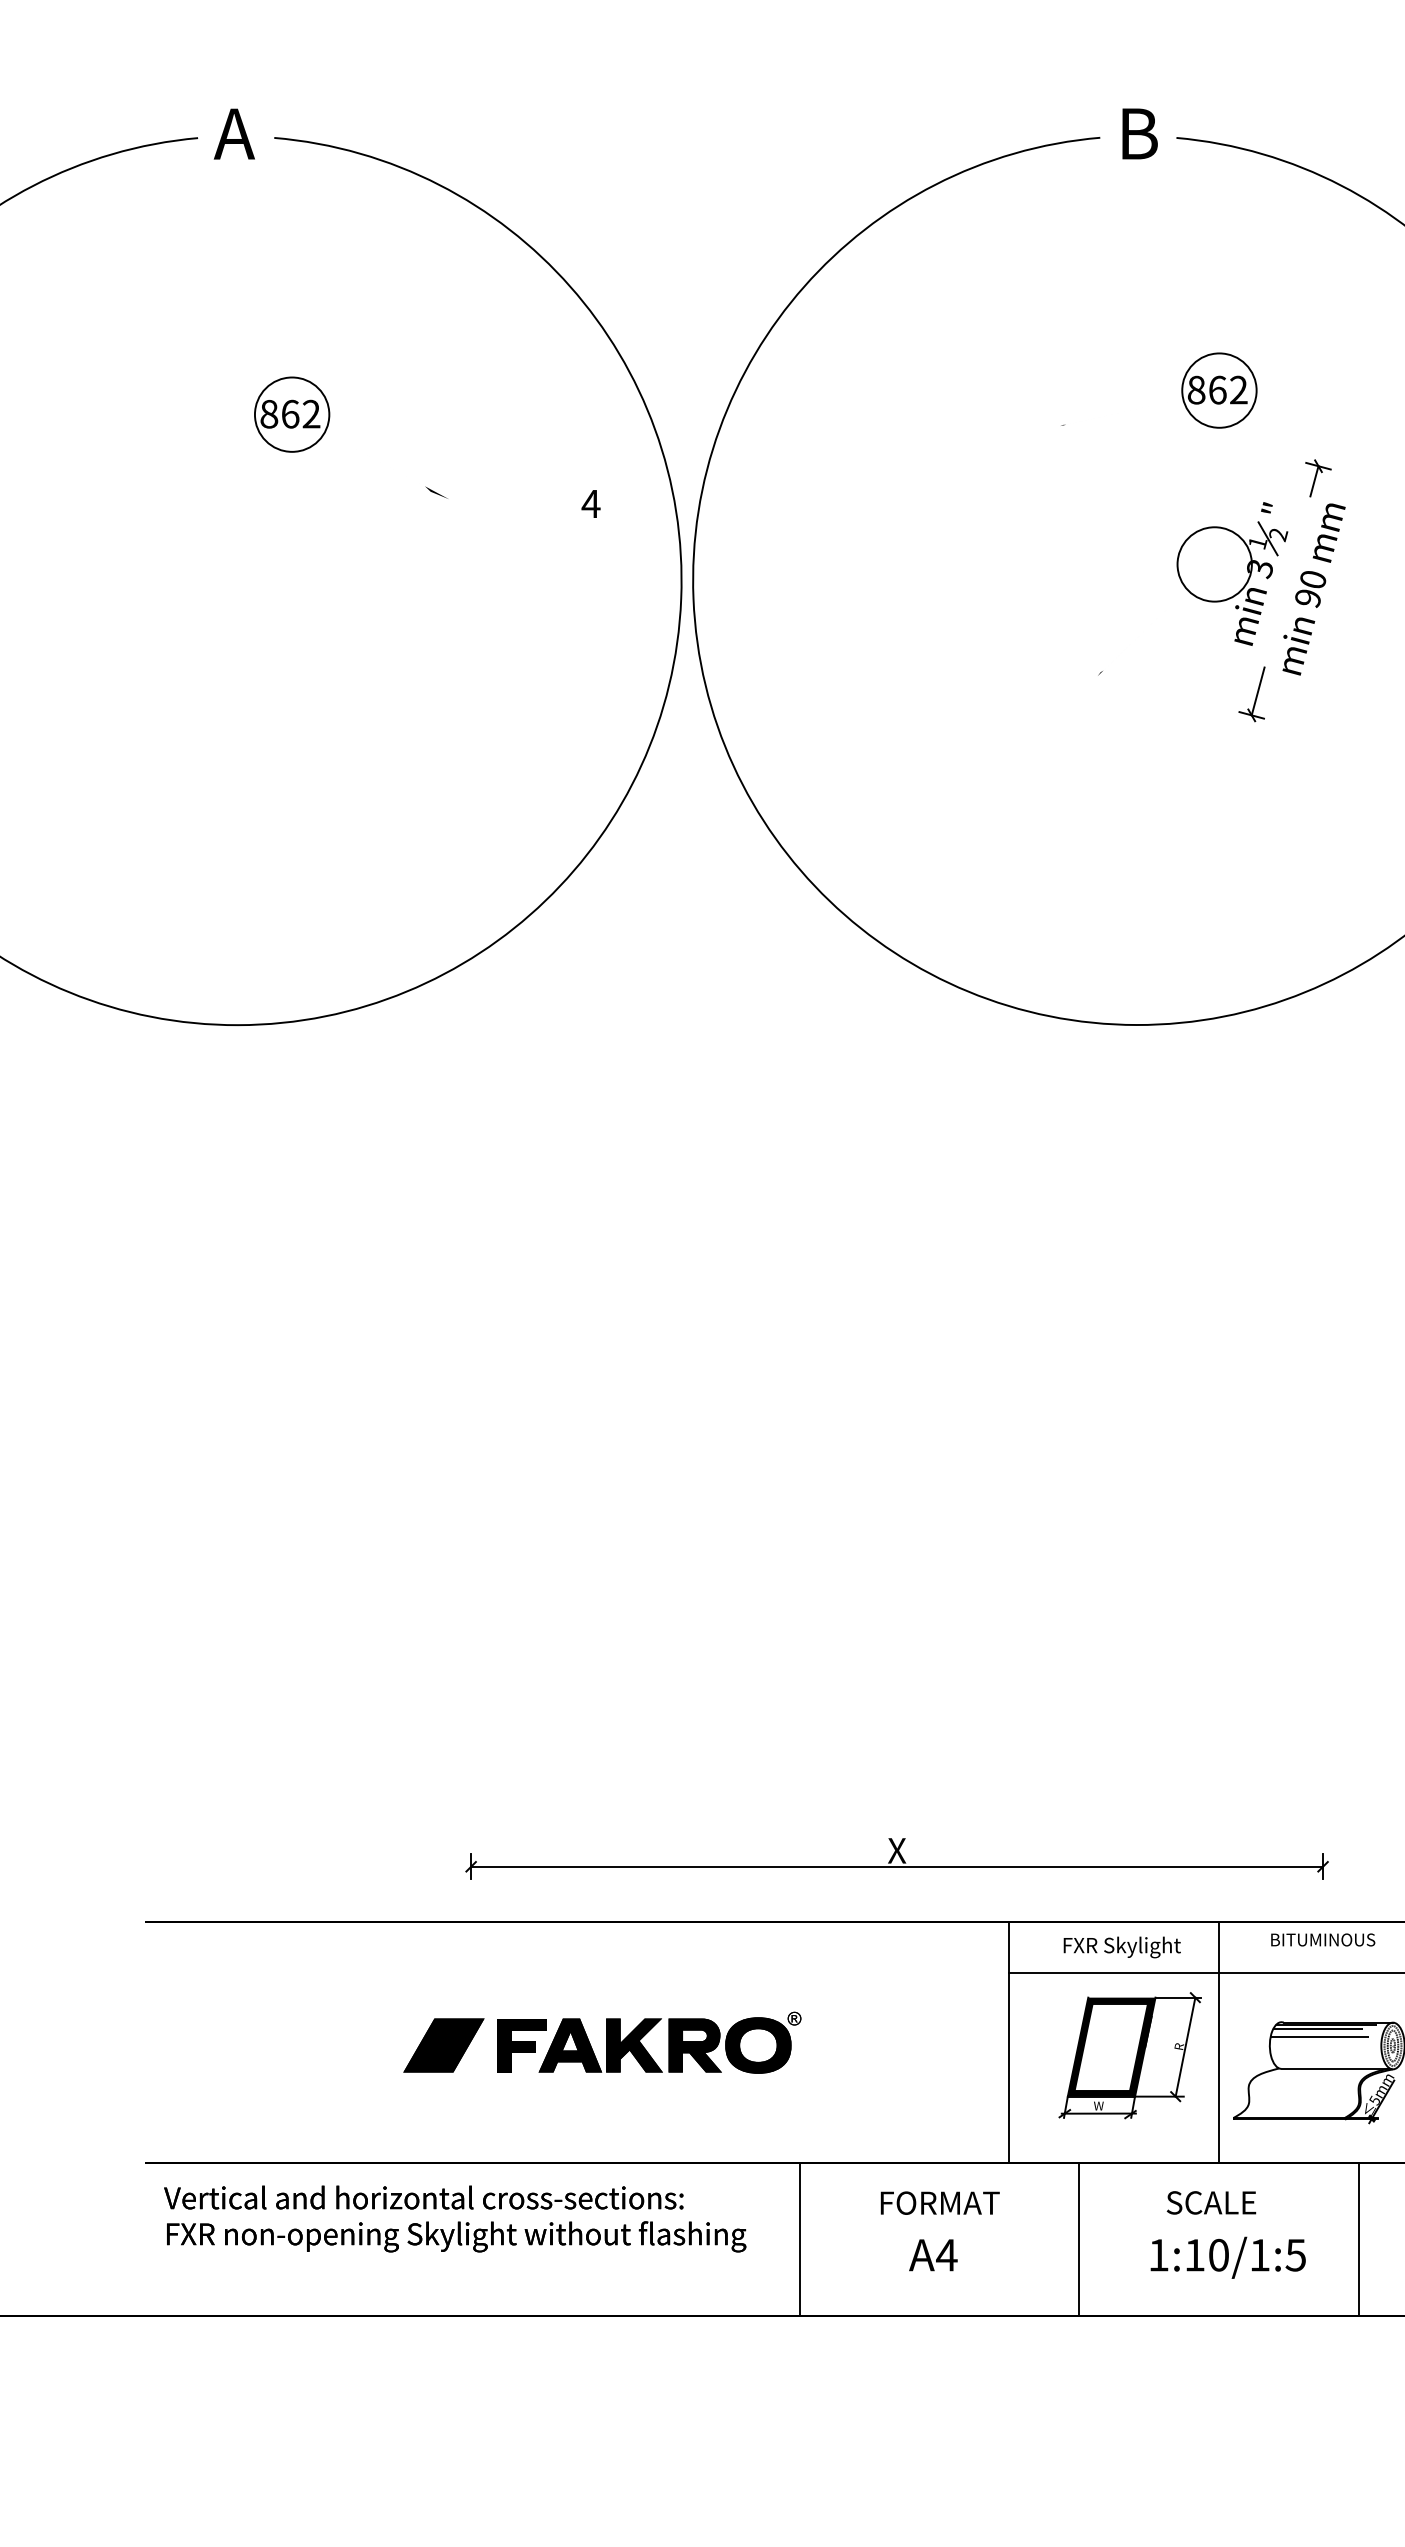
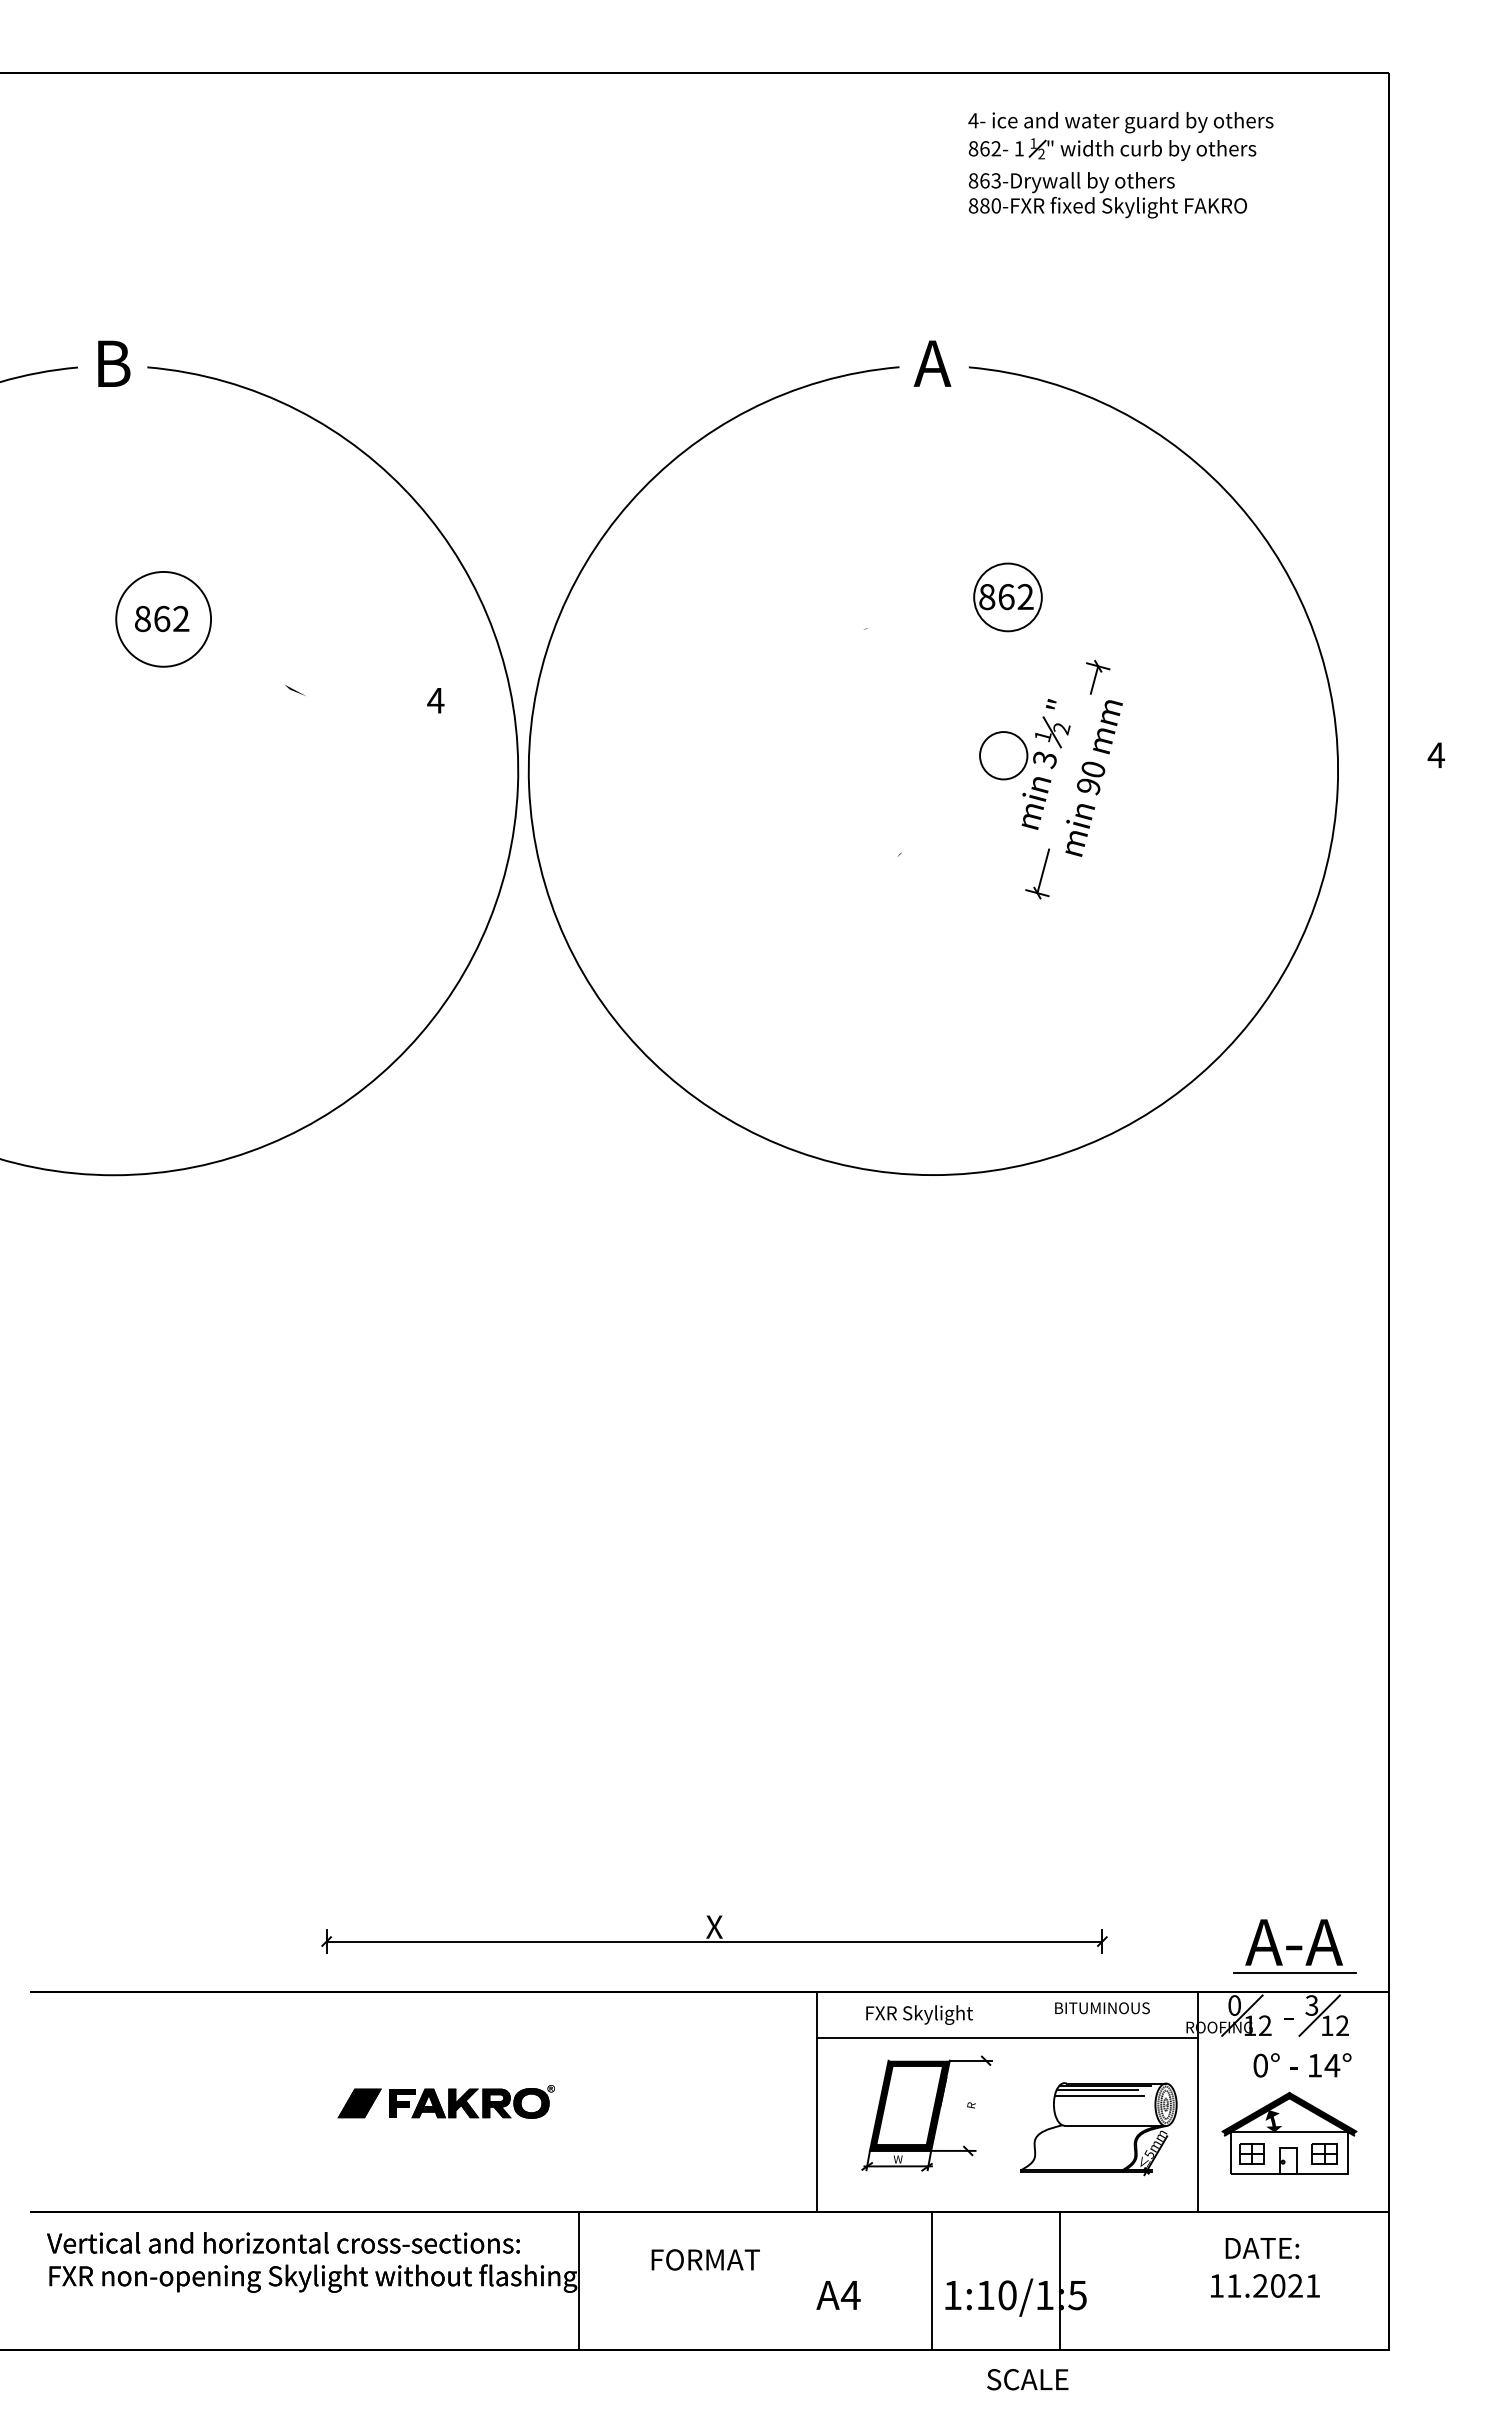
text: (234, 133) -> (111, 363), A -> B
text: (1136, 133) -> (932, 363), B -> A
circle: (291, 414) -> (163, 619), size x1.4
circle: (1214, 564) -> (1003, 755), size x0.7
part: (602, 2042) -> (446, 2101), size x0.6
line: (1218, 2042) -> (1007, 2101), removed
line: (1185, 2046) -> (977, 2105), removed
text: (939, 2202) -> (705, 2259), moved
text: (1211, 2202) -> (1027, 2379), moved
line: (799, 2238) -> (578, 2280), moved
line: (1079, 2238) -> (932, 2280), moved
line: (1358, 2238) -> (1059, 2280), moved
text: (933, 2255) -> (838, 2295), moved

